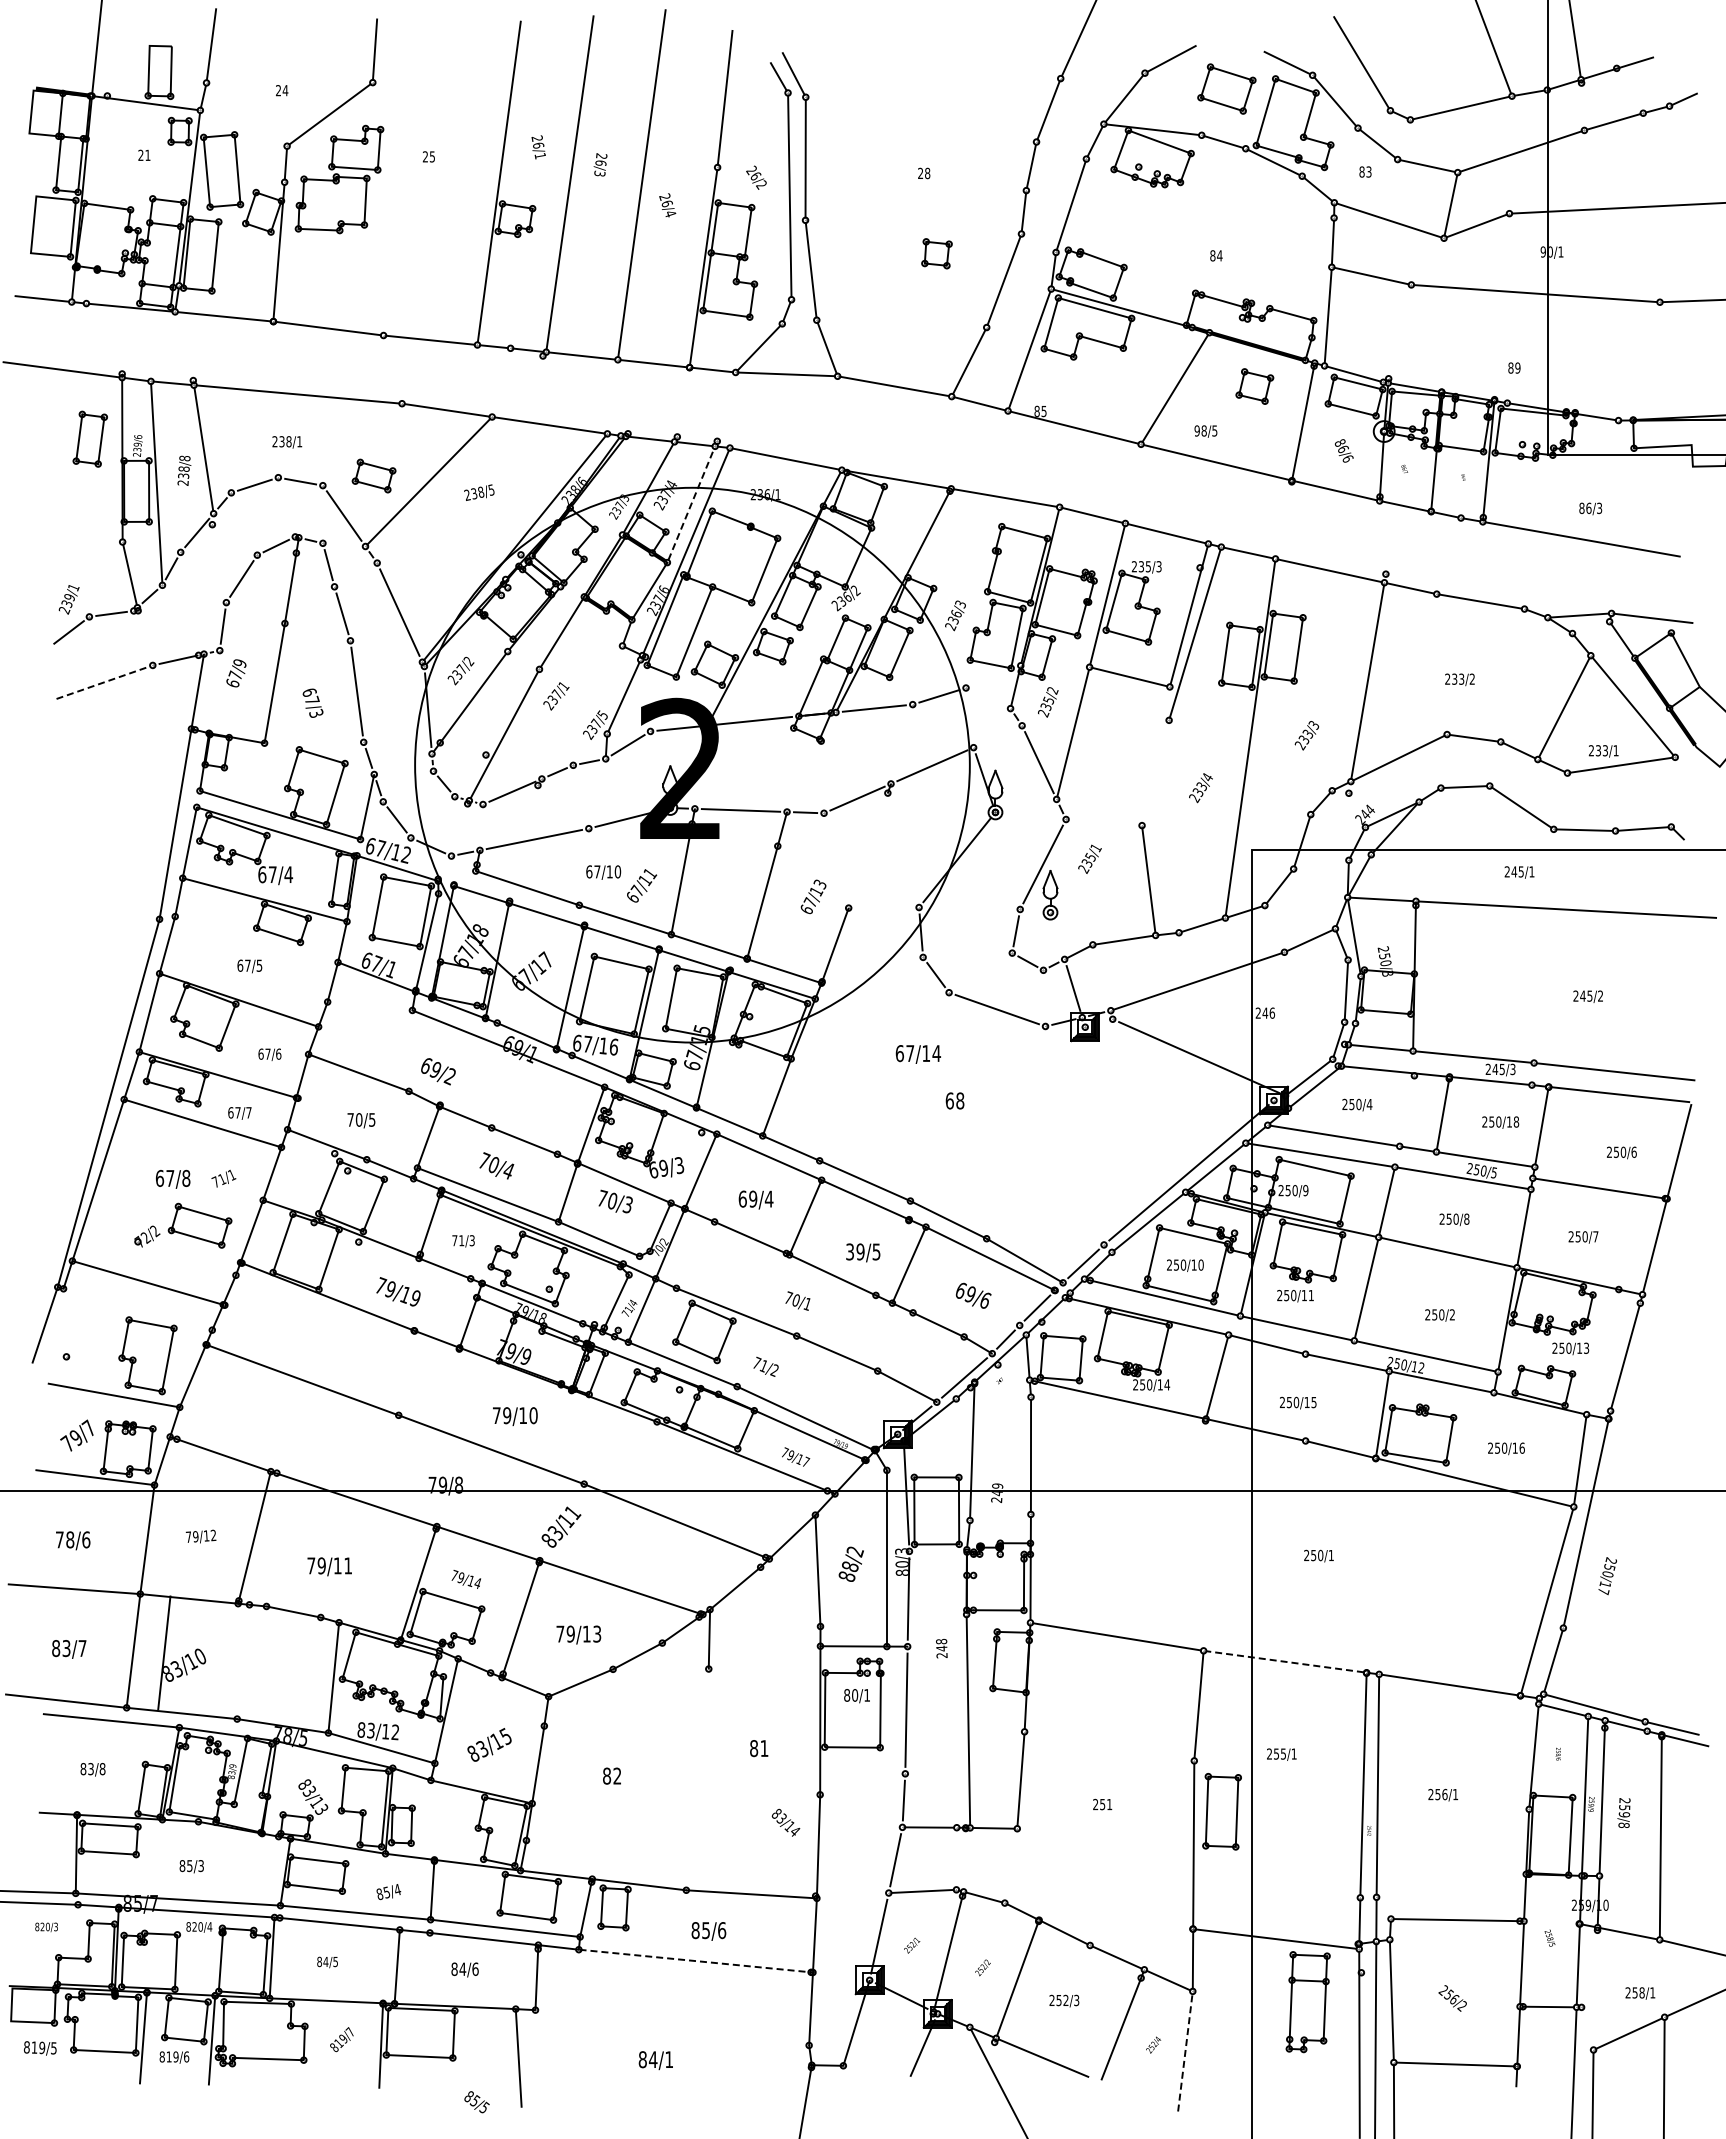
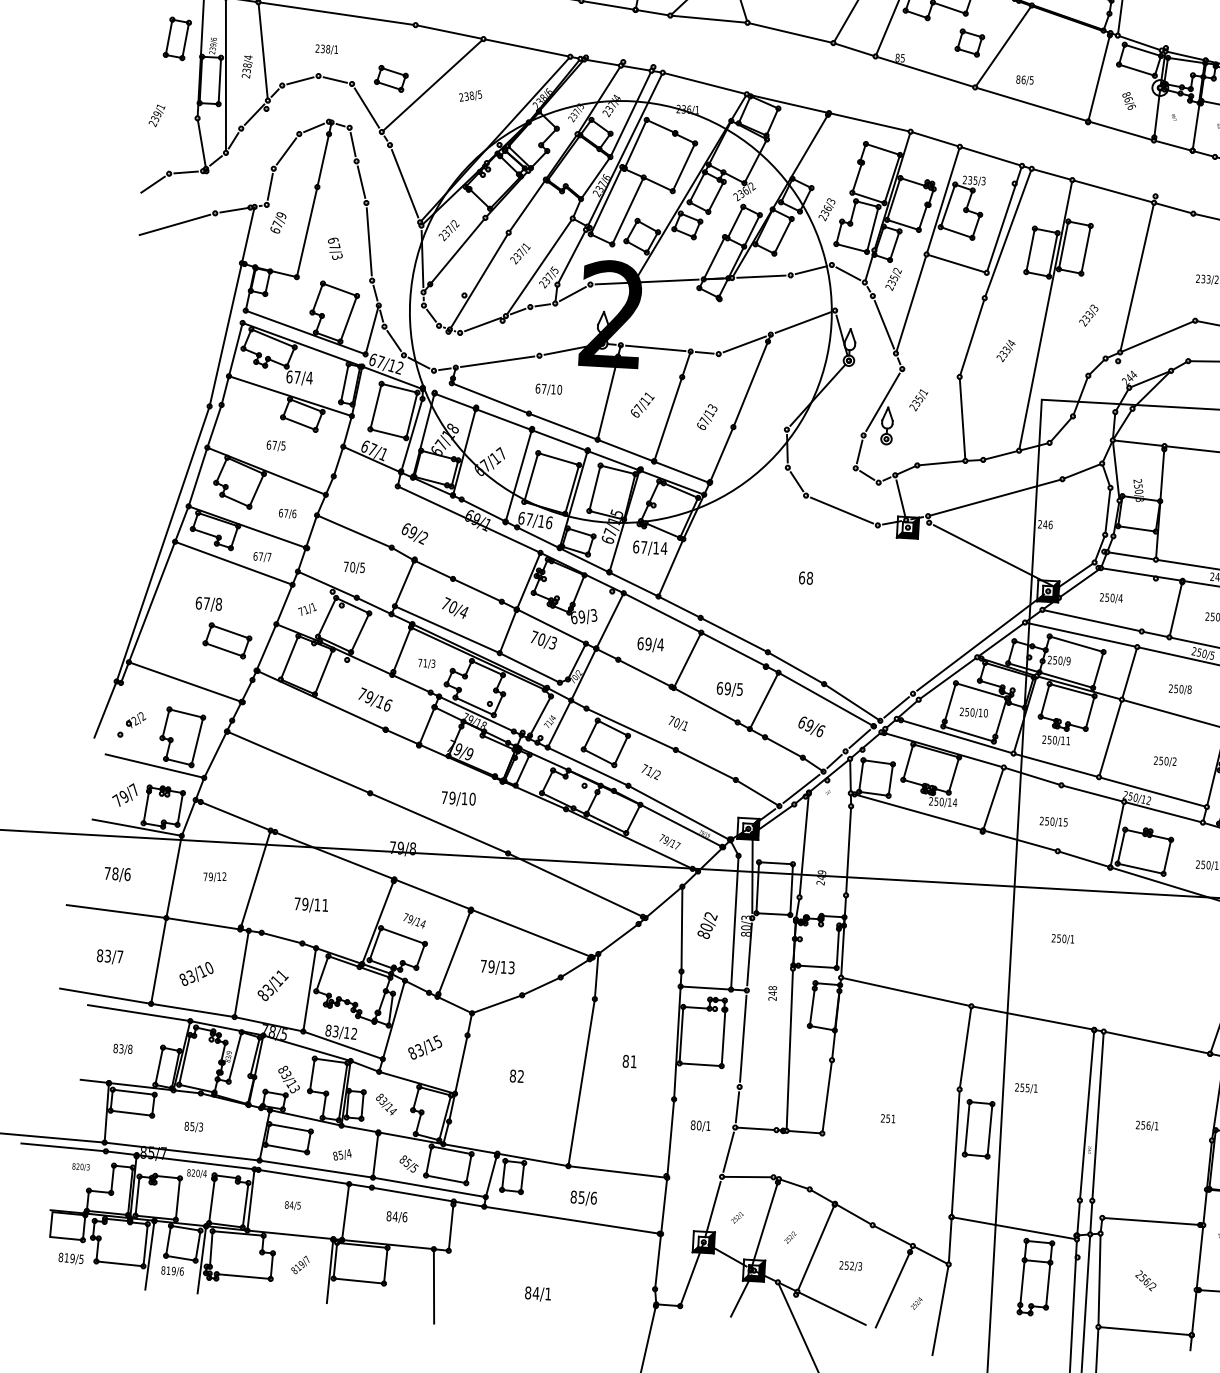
part: (1254, 386) -> (969, 43), moved
text: (1200, 430) -> (1020, 79), 98/5 -> 86/5
text: (184, 458) -> (248, 57), 238/8 -> 238/4
line: (691, 504) -> (631, 113), dashed -> solid
text: (68, 599) -> (156, 115), moved
line: (100, 683) -> (174, 224), dashed -> solid
line: (988, 697) -> (848, 273), added
line: (582, 712) -> (539, 267), added
line: (1155, 772) -> (972, 337), added
line: (867, 850) -> (750, 384), added
text: (642, 885) -> (643, 404), moved
text: (917, 1054) -> (649, 548), moved
text: (223, 1178) -> (307, 609), moved
part: (147, 1236) -> (136, 720), moved
text: (850, 1251) -> (720, 688), 39/5 -> 69/5
text: (415, 1298) -> (387, 705), 79/19 -> 79/16
text: (561, 1526) -> (273, 985), moved
text: (850, 1566) -> (706, 927), 88/2 -> 80/2
line: (164, 1652) -> (241, 973), moved
line: (1284, 1661) -> (1032, 1017), dashed -> solid
text: (856, 1696) -> (700, 1126), moved
line: (697, 1779) -> (581, 1082), added
text: (785, 1822) -> (386, 1104), moved
line: (695, 1961) -> (572, 1220), dashed -> solid
line: (1185, 2052) -> (940, 1310), dashed -> solid
text: (476, 2102) -> (408, 1164), moved

